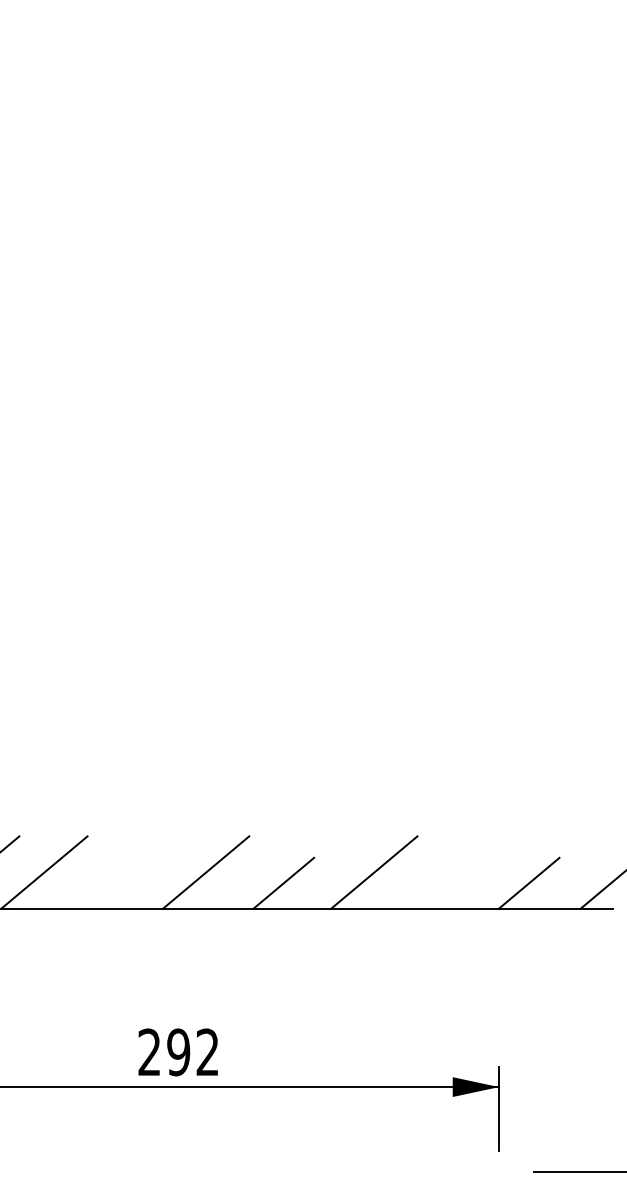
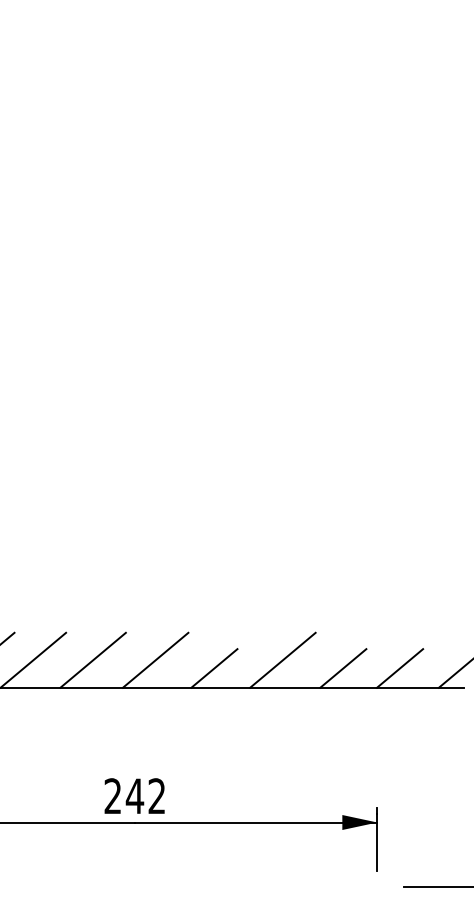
line: (122, 871) -> (92, 659), added
line: (454, 883) -> (343, 668), added
text: (178, 1052) -> (134, 796), 292 -> 242

